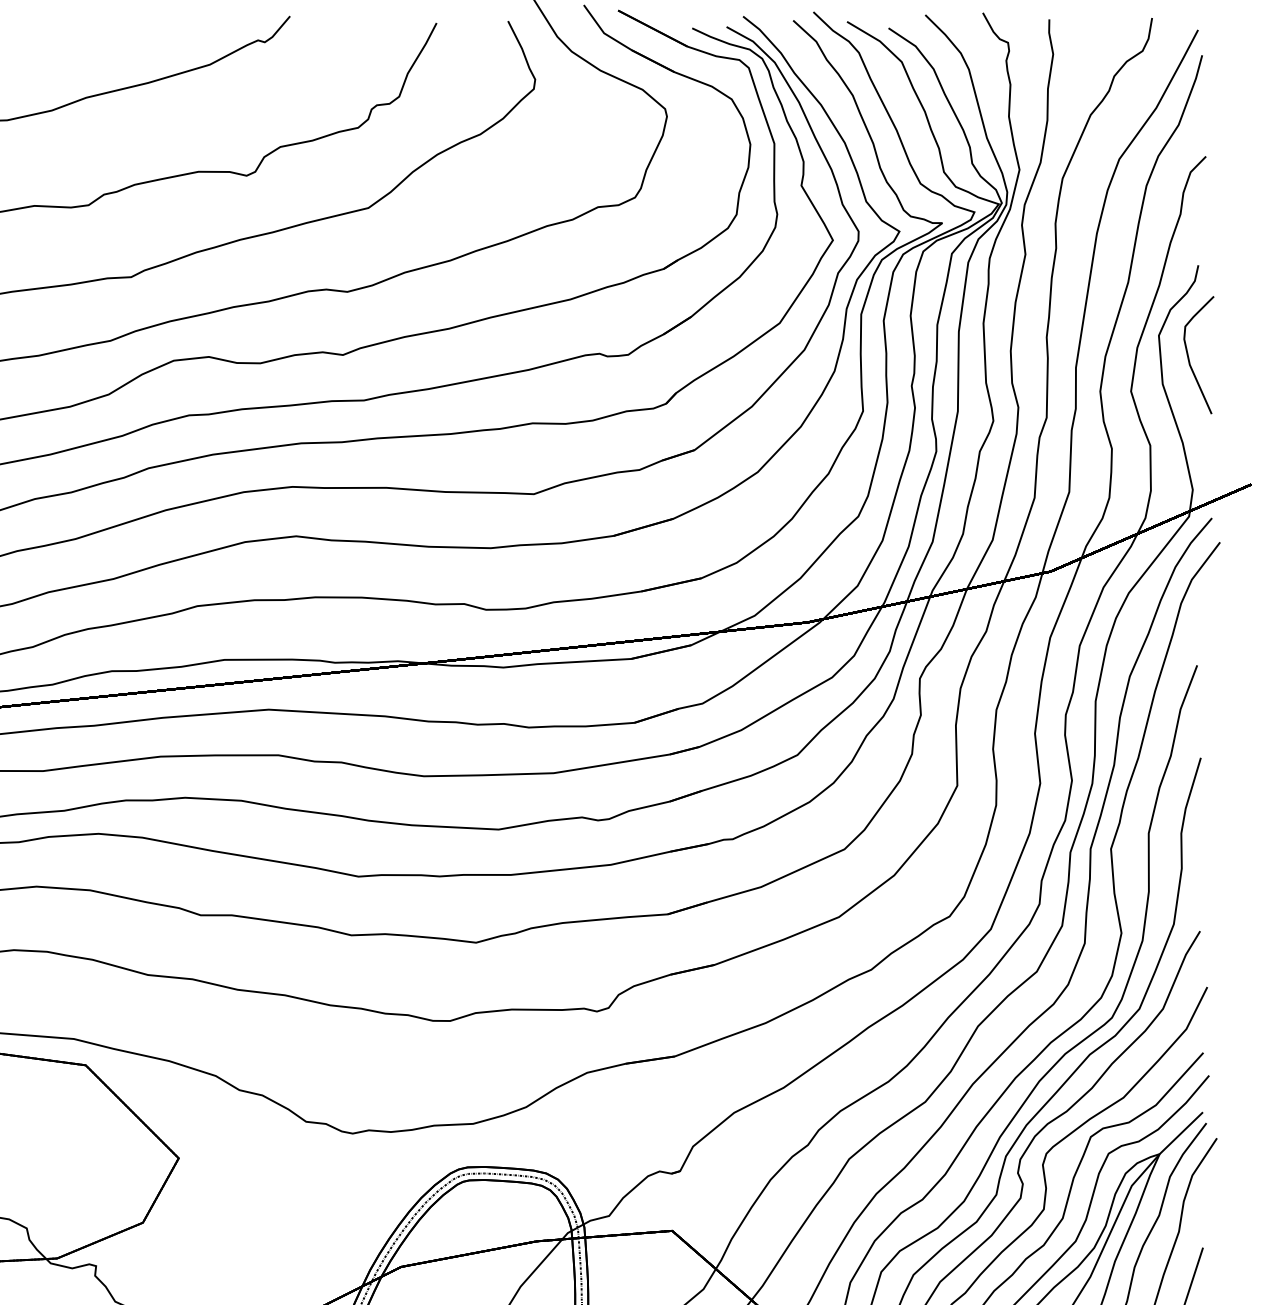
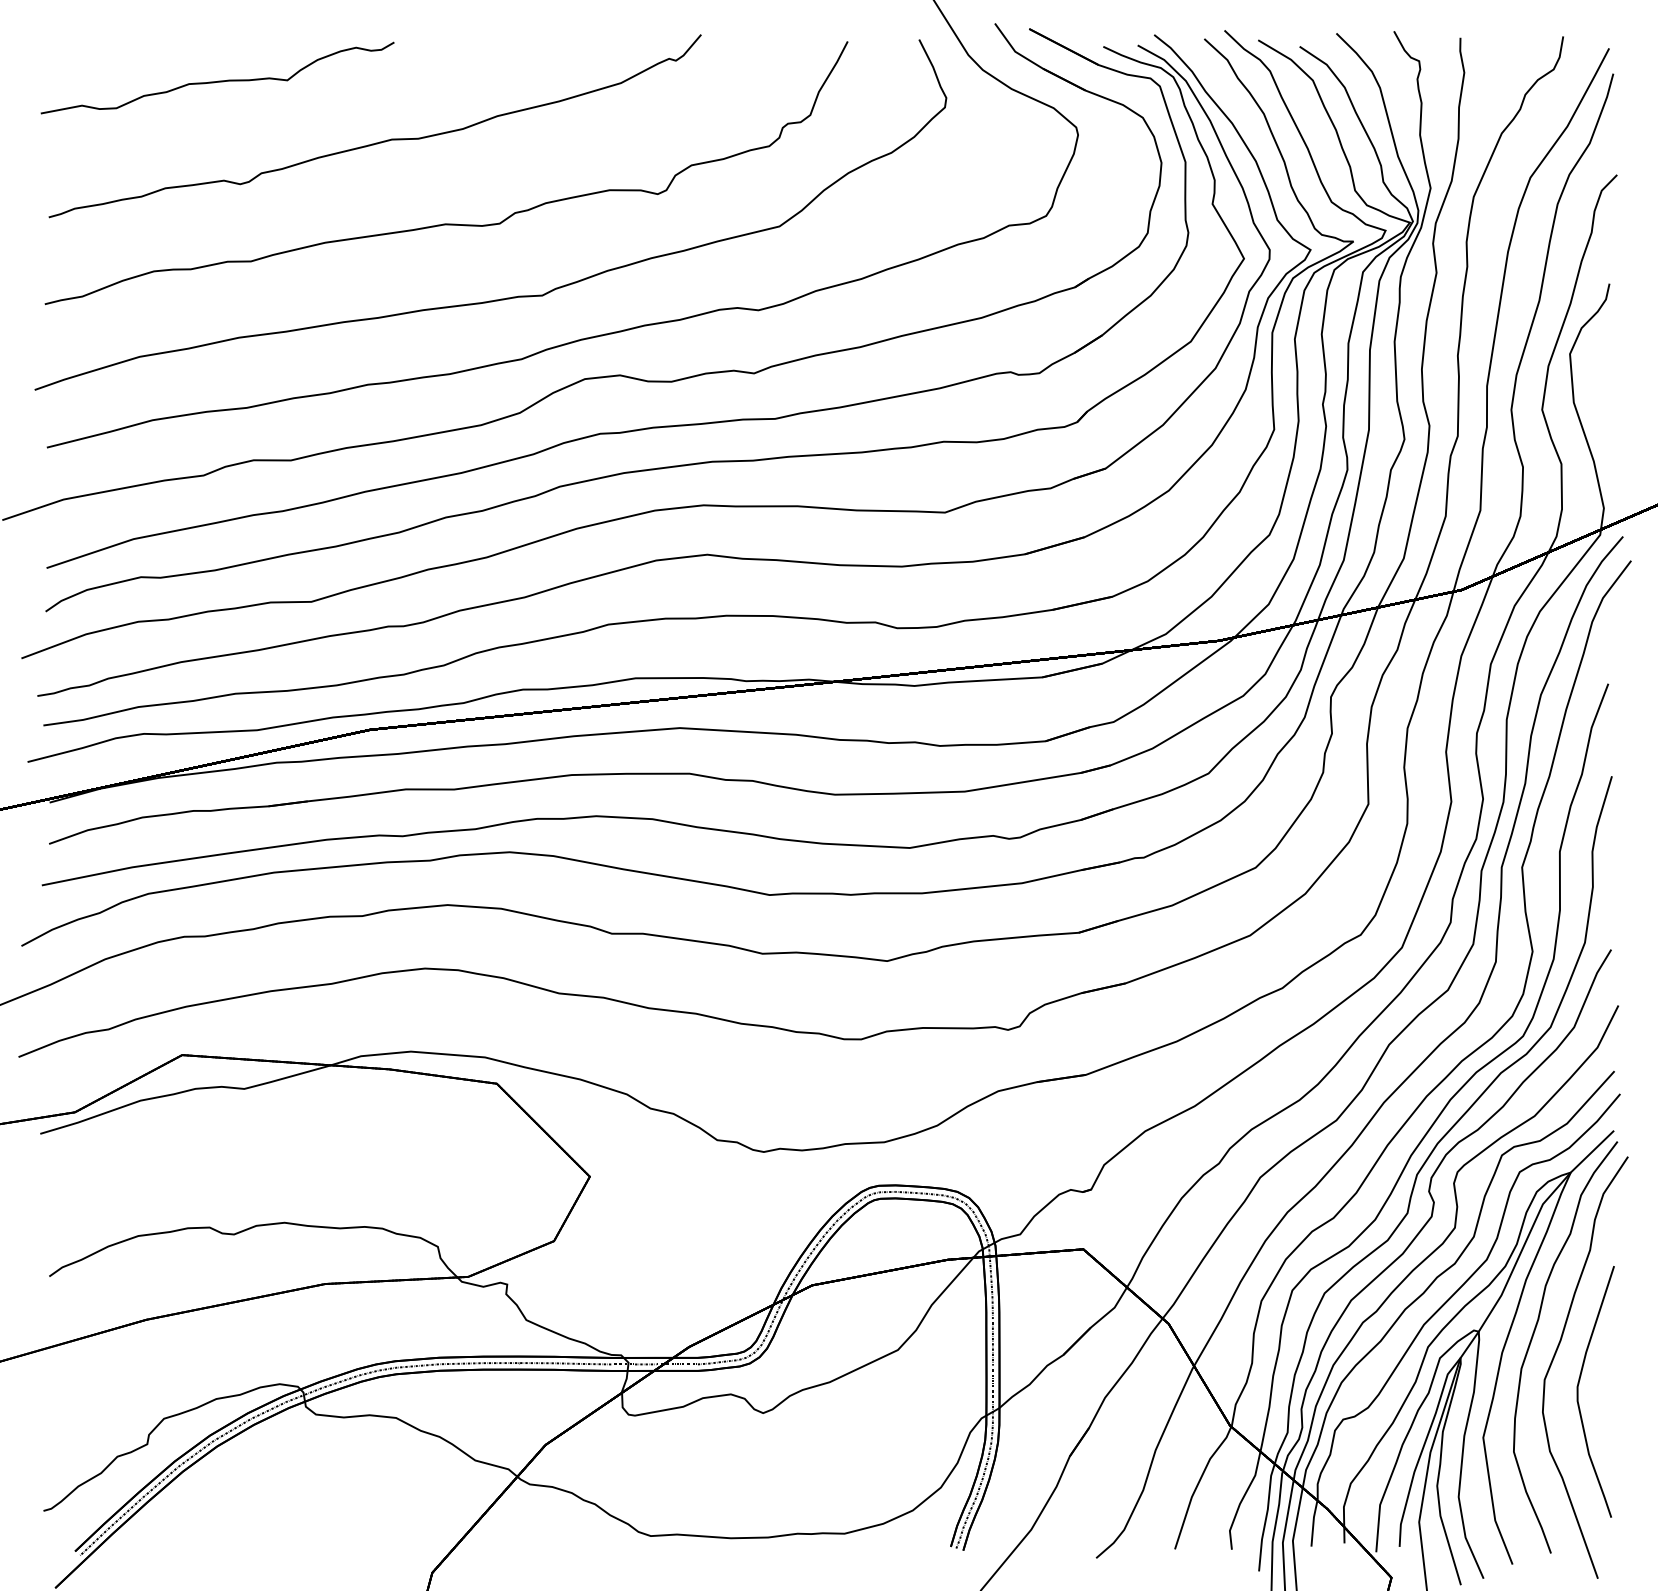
curve: (1189, 357) -> (1600, 375), removed

